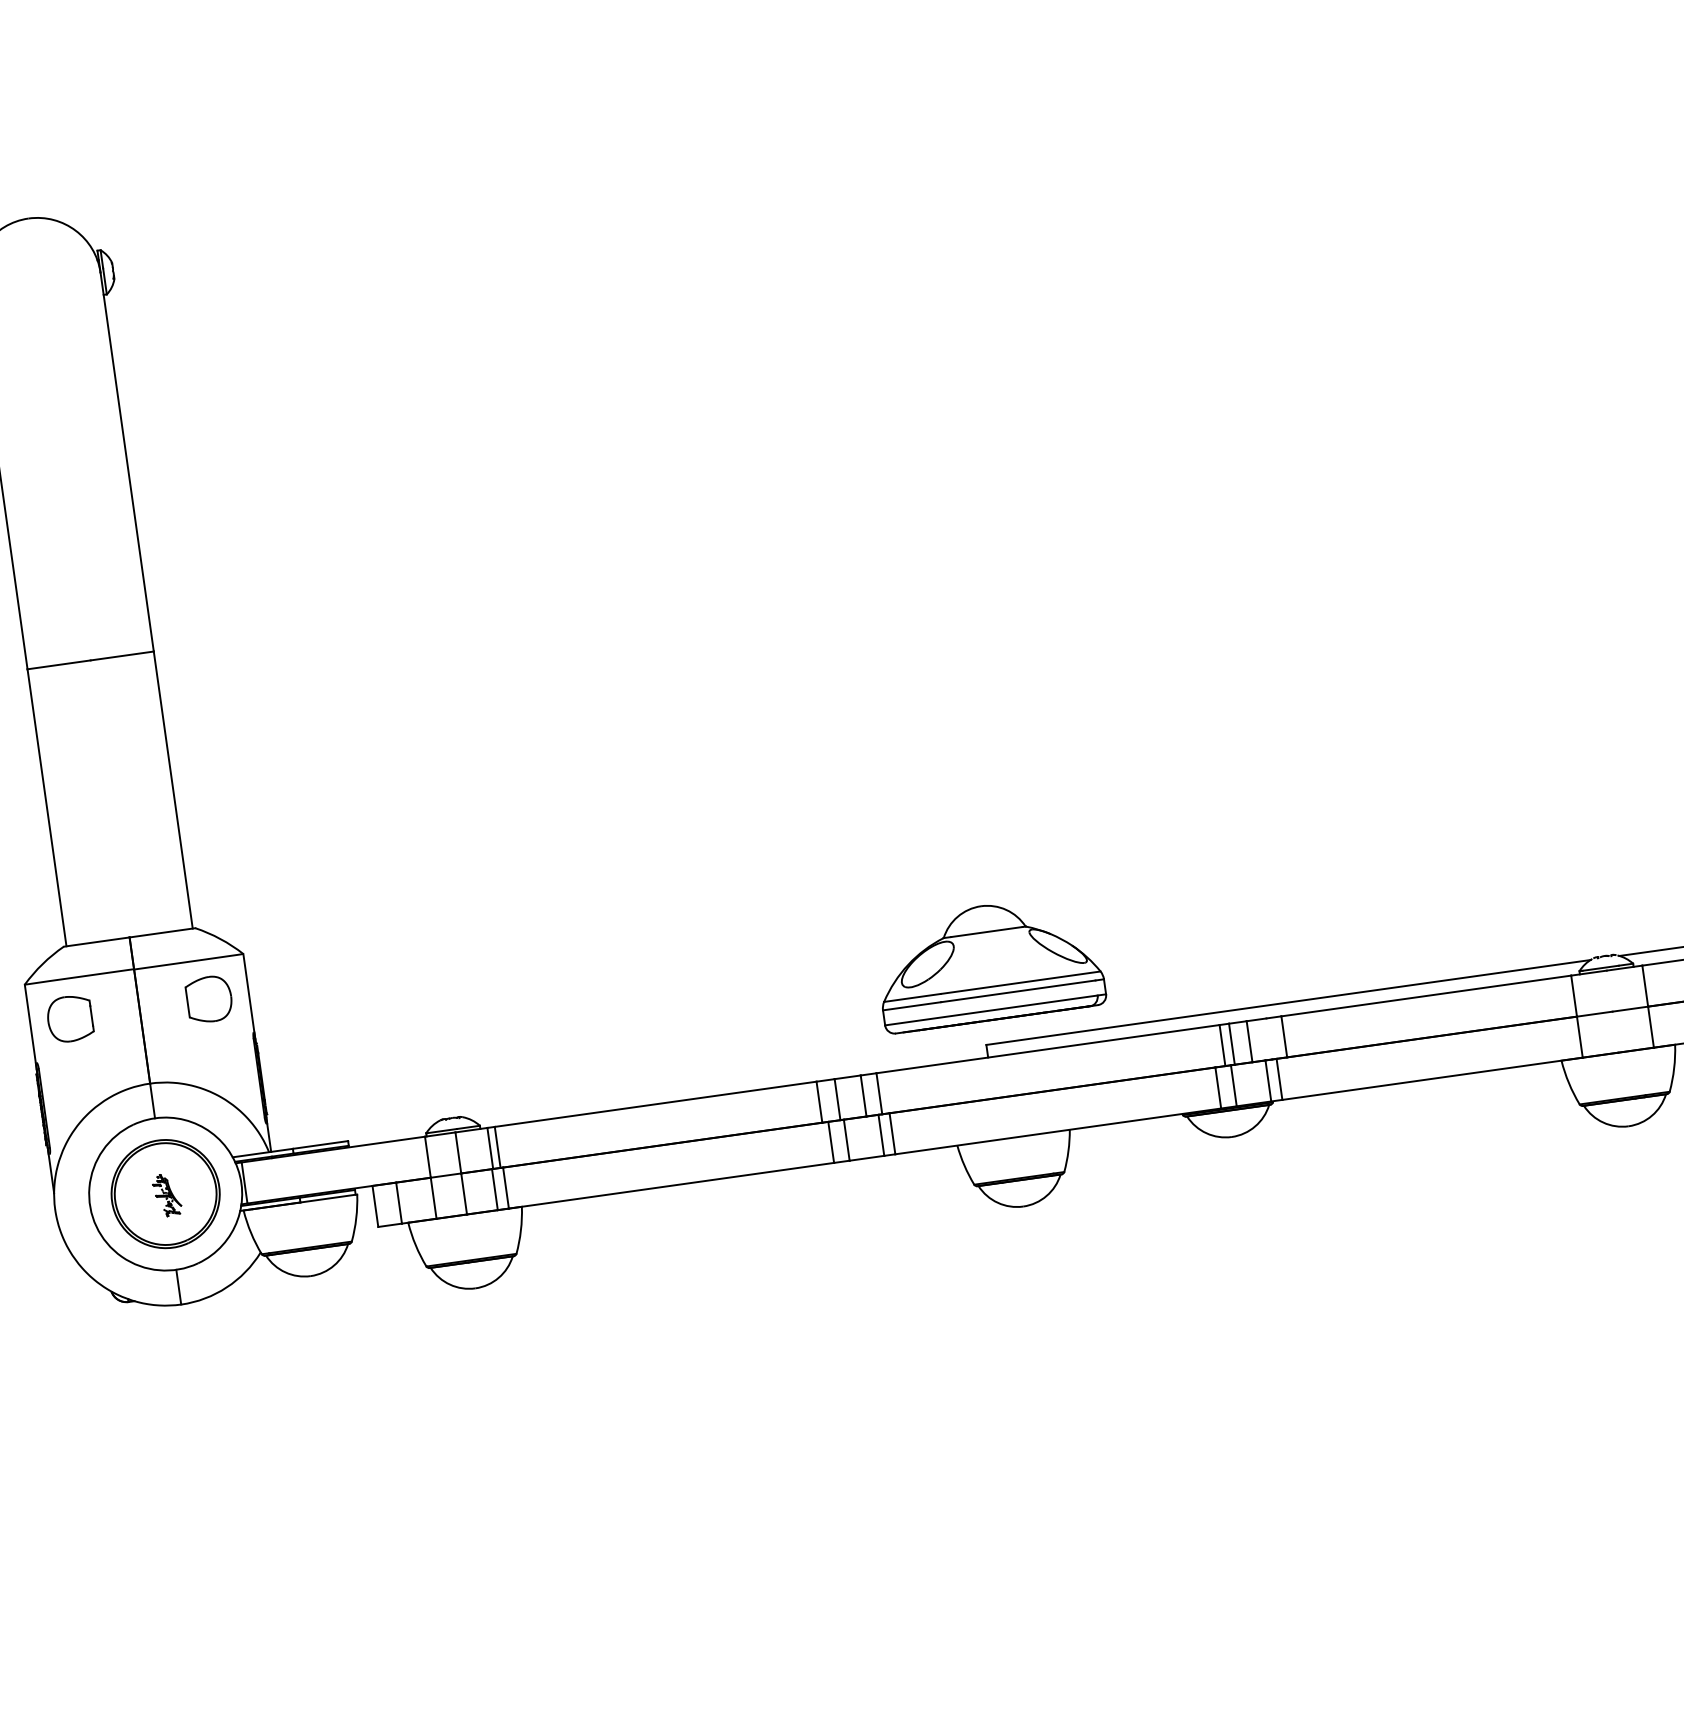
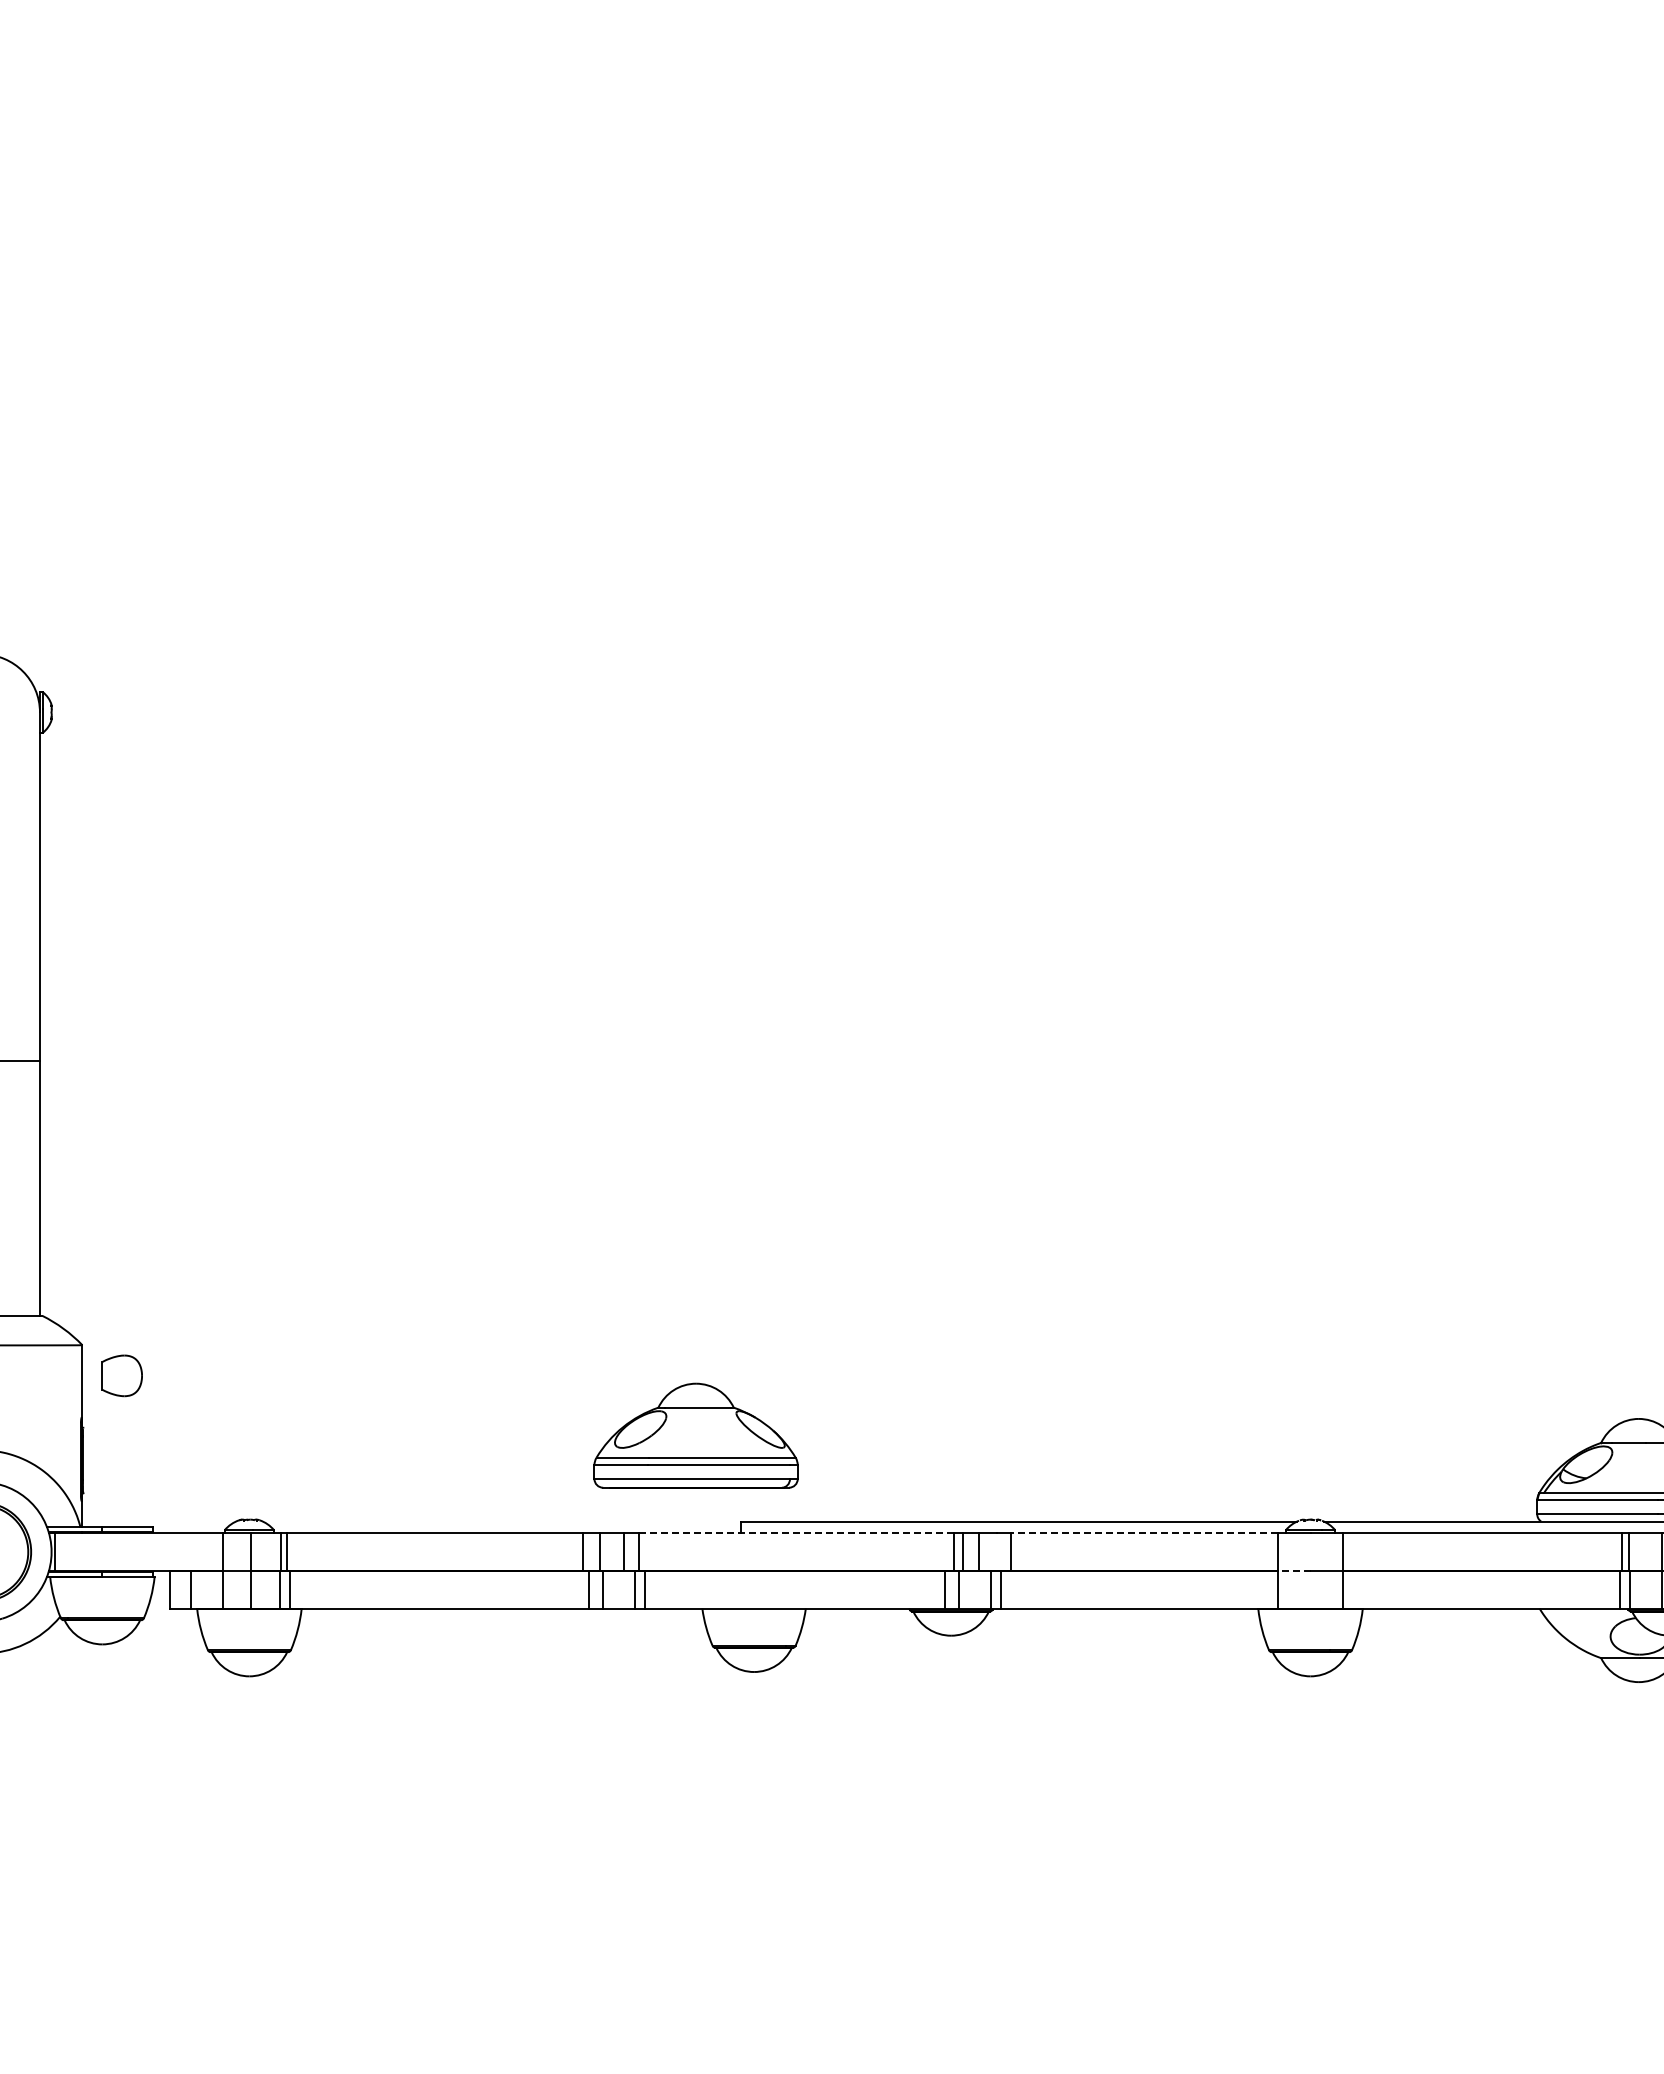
part: (988, 962) -> (695, 1435), moved
line: (1425, 996) -> (1143, 1533), solid -> dashed
part: (208, 999) -> (121, 1375), moved
line: (1593, 1013) -> (1293, 1570), solid -> dashed
line: (1048, 1049) -> (796, 1533), solid -> dashed

